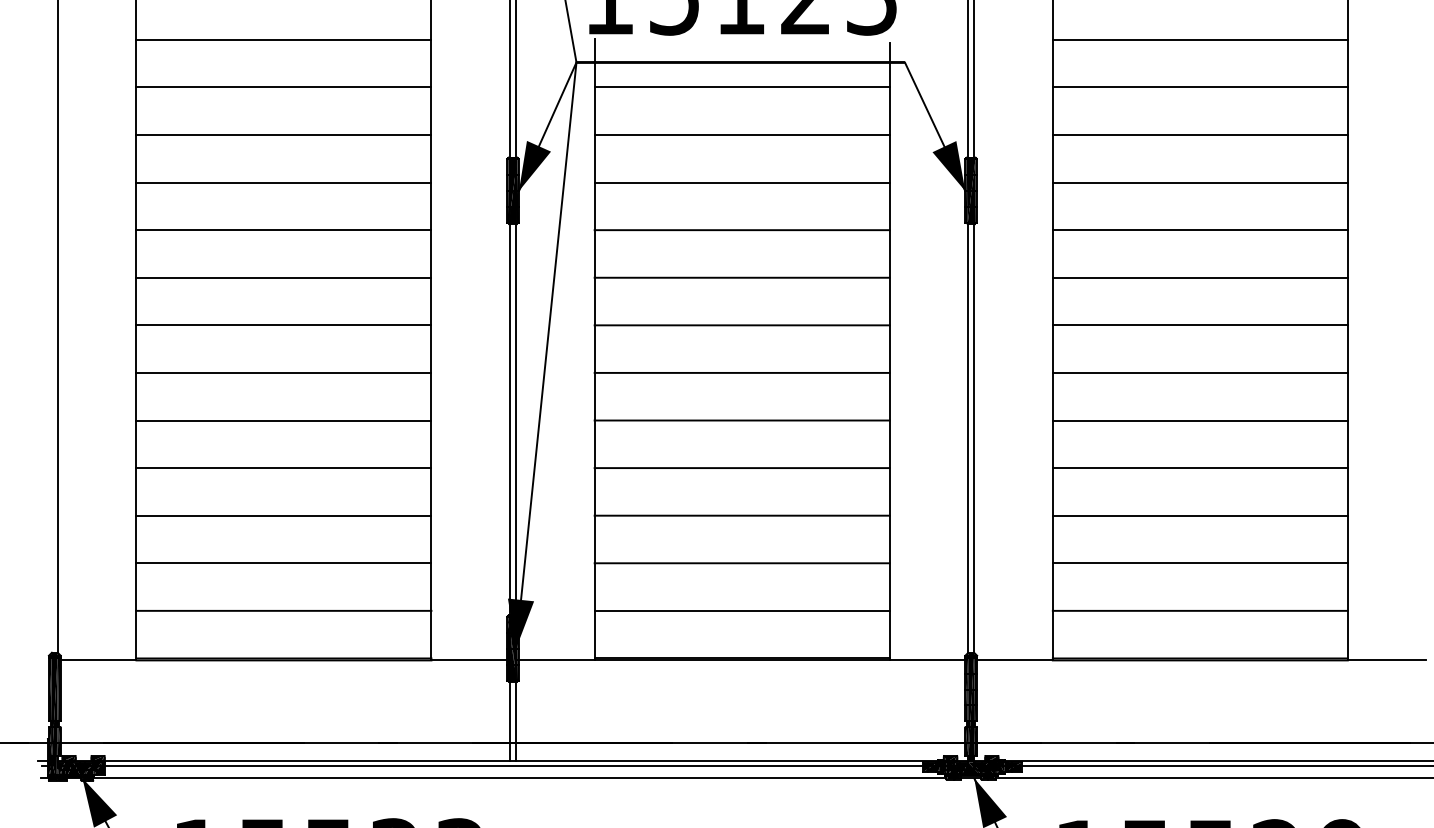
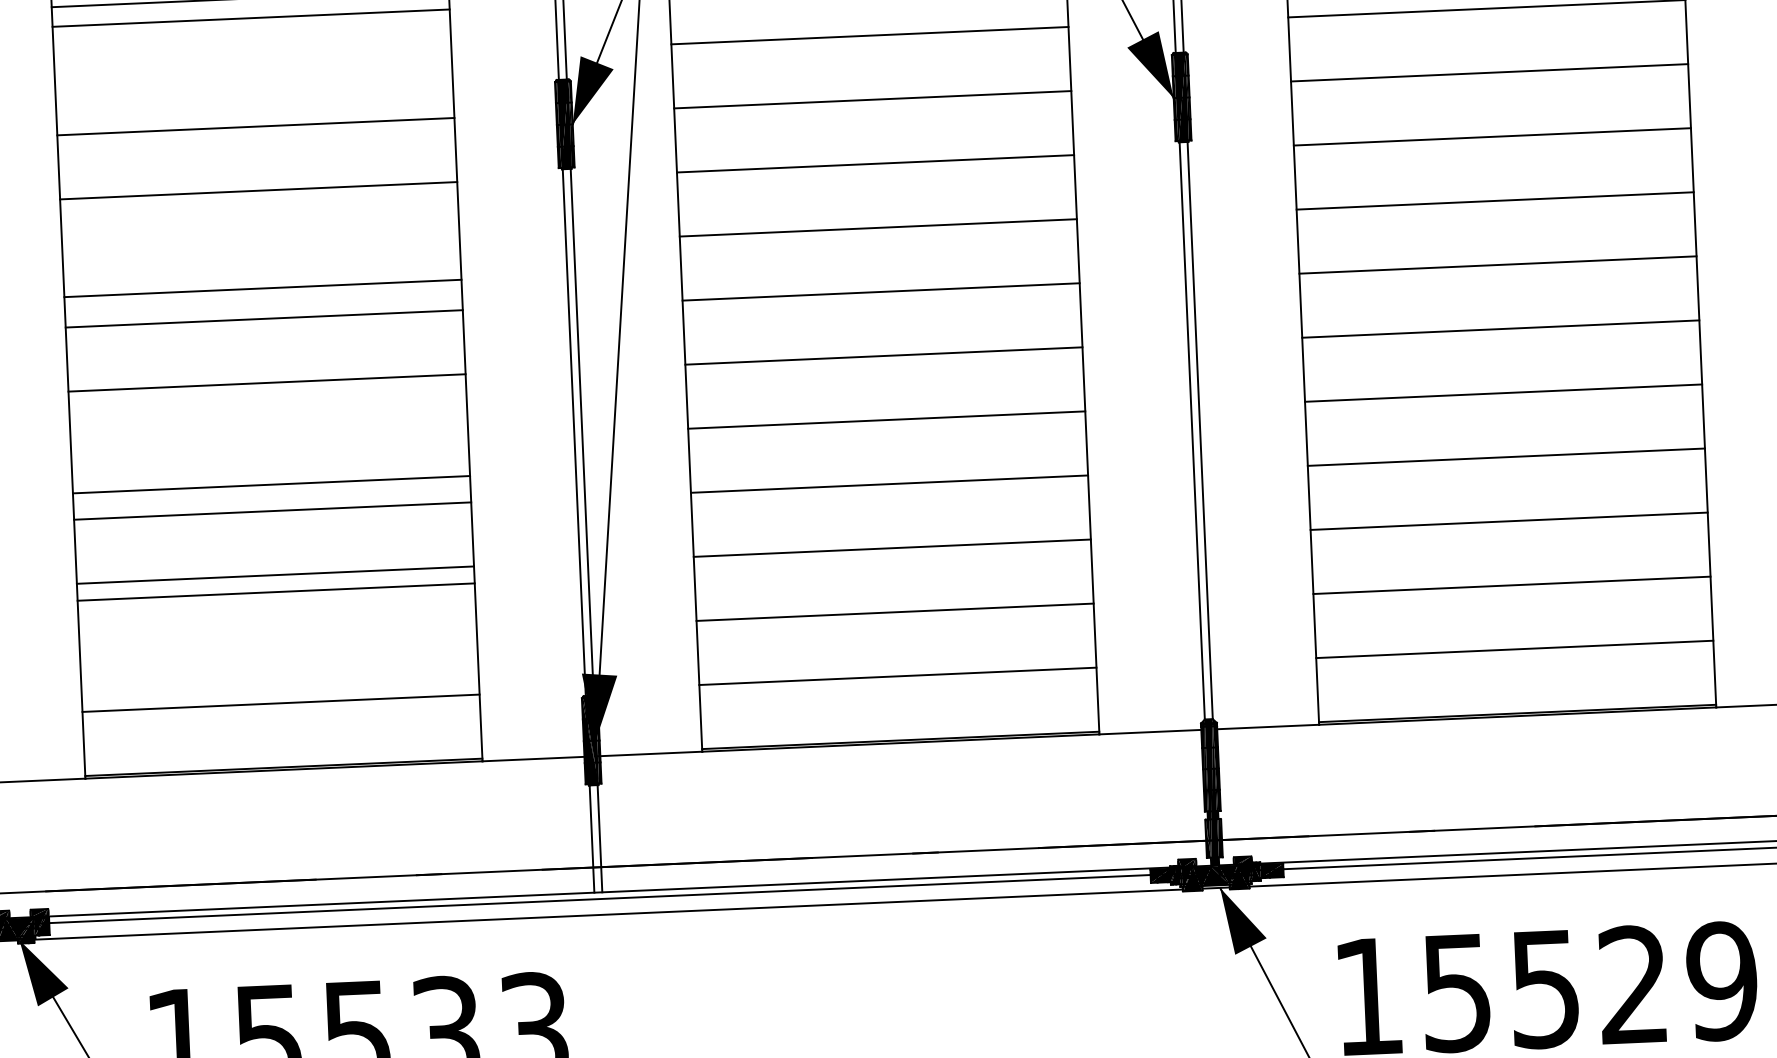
line: (283, 135) -> (250, 18), moved
line: (283, 277) -> (262, 288), moved
line: (283, 420) -> (270, 484), moved
line: (283, 563) -> (275, 592), moved

